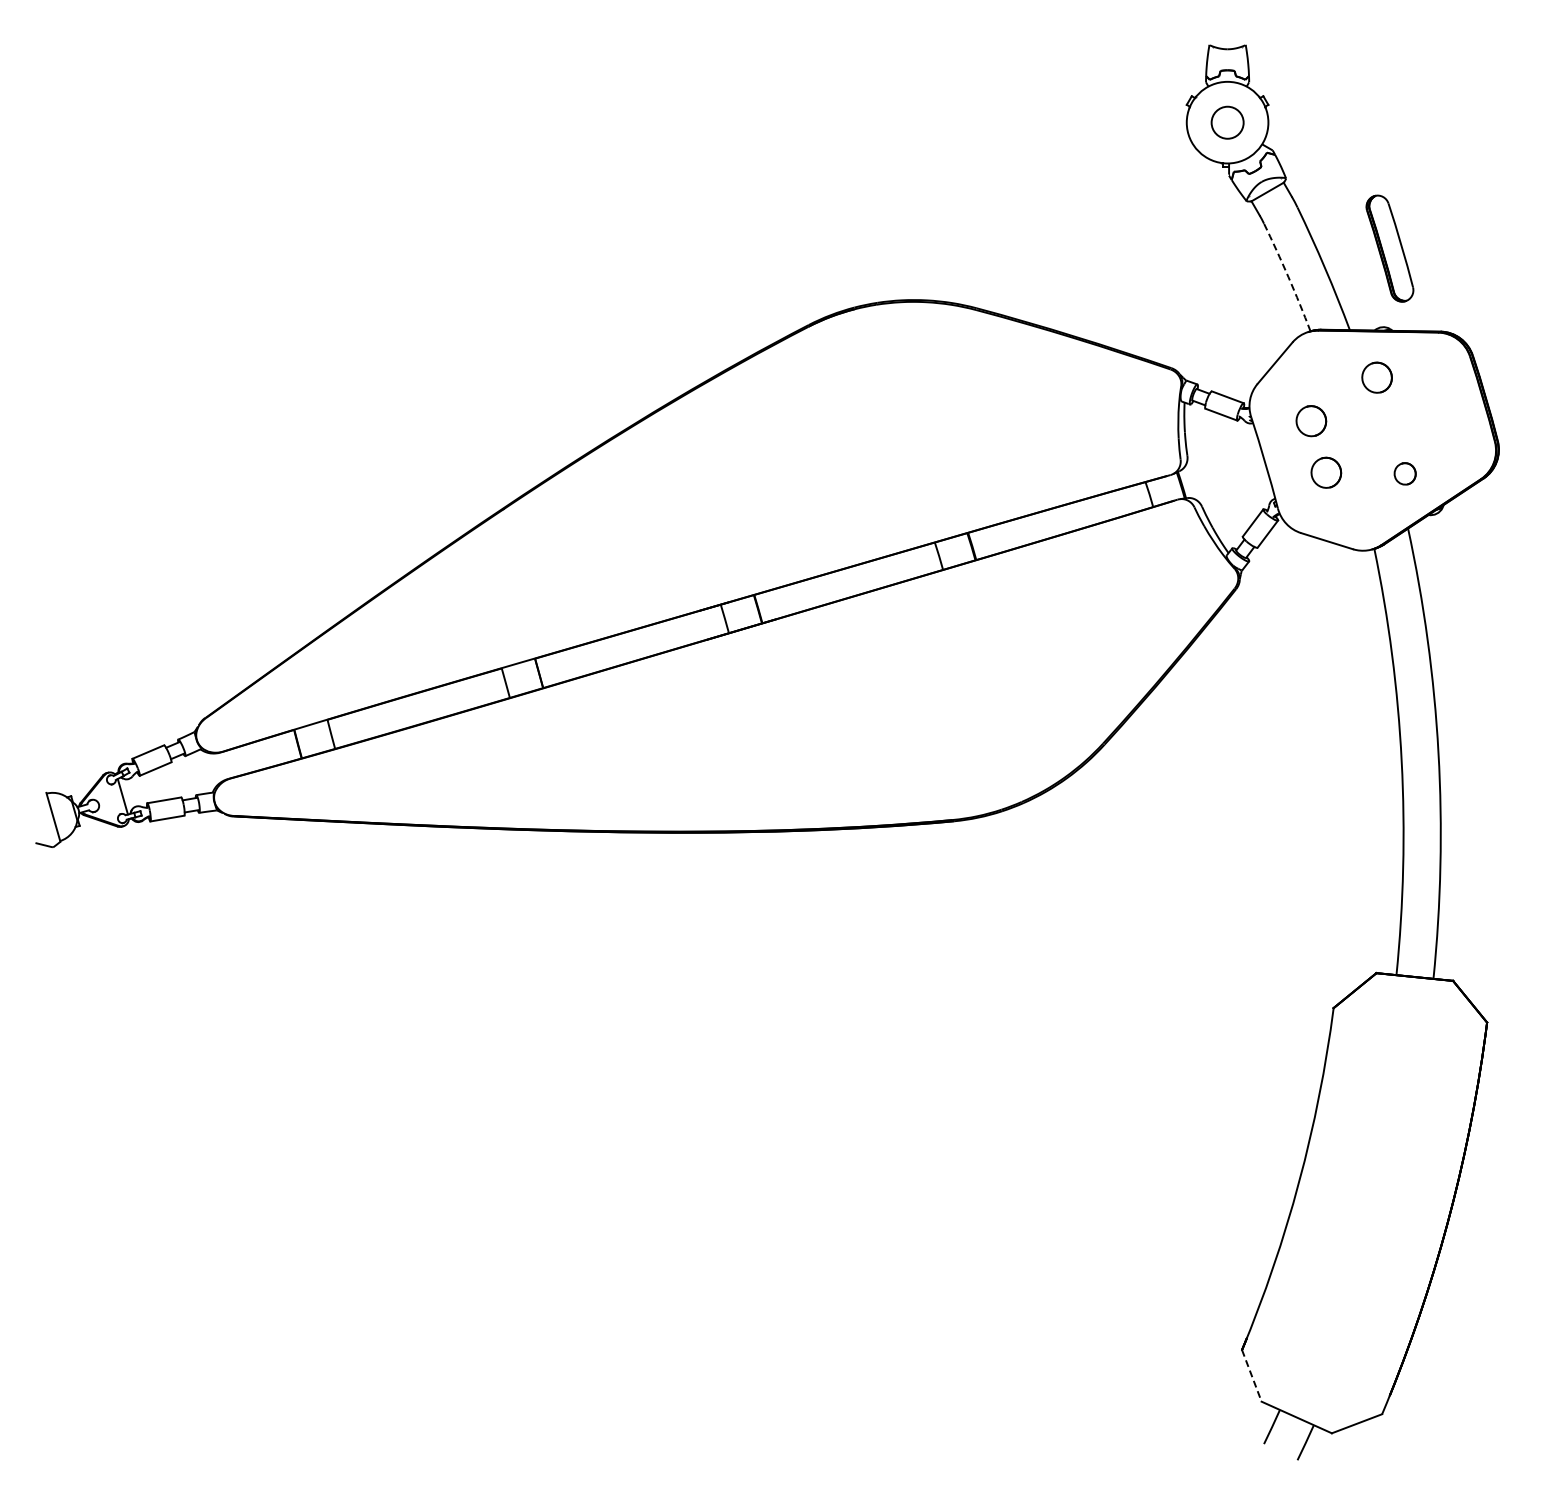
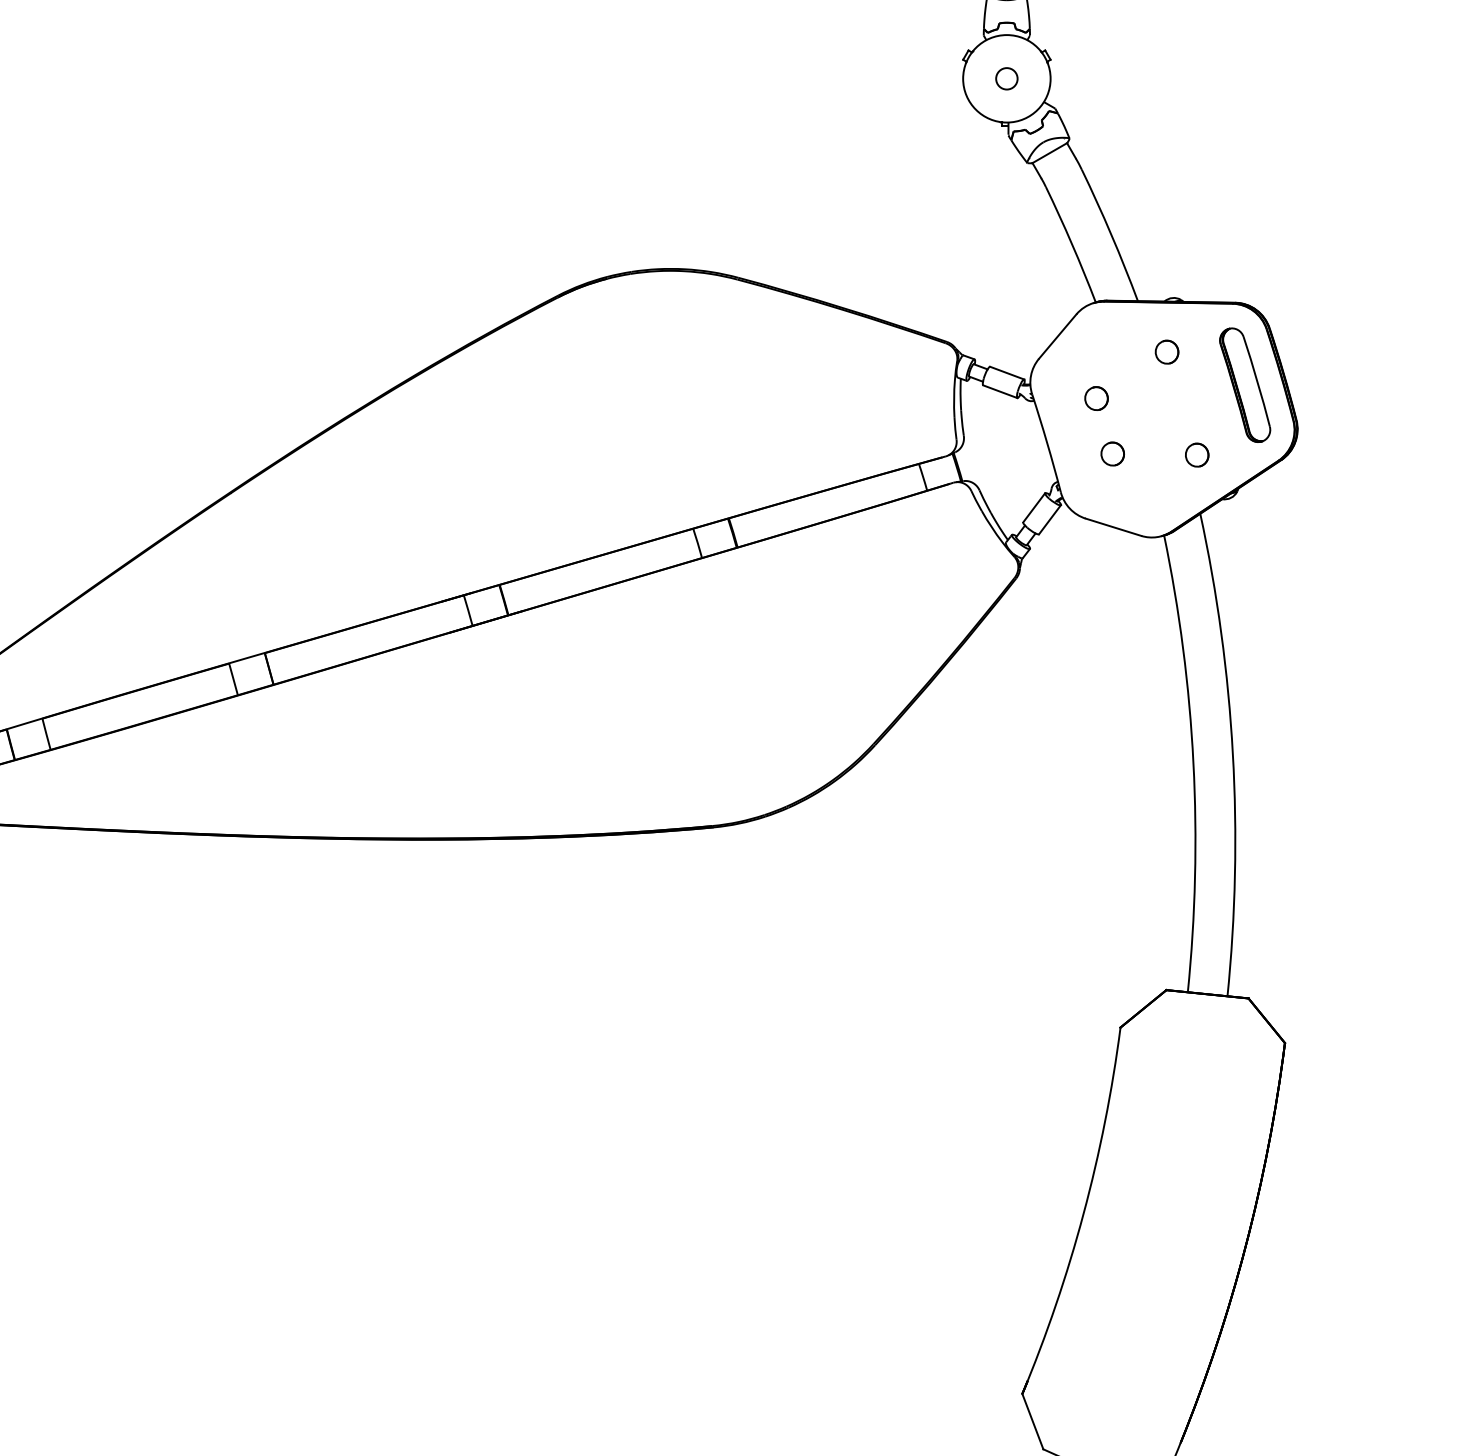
circle: (1227, 122) -> (1006, 78), size x0.62
part: (1389, 248) -> (1244, 385), moved
arc: (1288, 277) -> (1072, 244), dashed -> solid
part: (1376, 377) -> (1166, 351), size x0.71
part: (1310, 420) -> (1095, 397), size x0.71
part: (1326, 472) -> (1112, 453), size x0.71
line: (1251, 1375) -> (1032, 1421), dashed -> solid

